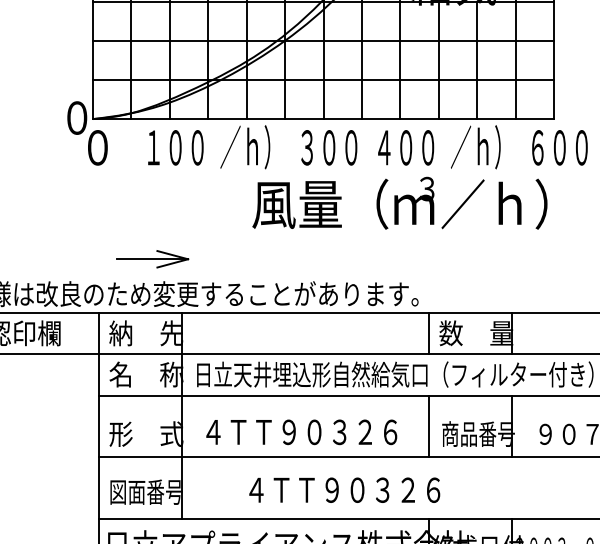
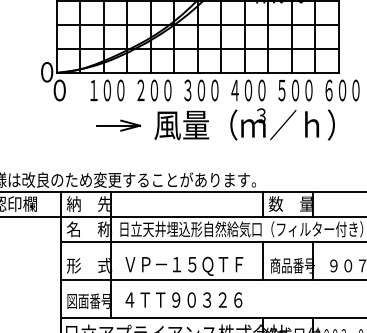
text: (249, 146) -> (152, 89), ／ｈ） -> ２００
text: (481, 146) -> (294, 89), ／ｈ） -> ５００
part: (152, 258) -> (118, 125), moved
text: (301, 433) -> (184, 265), ４ＴＴ９０３２６ -> ＶＰ－１５ＱＴＦ
text: (344, 489) -> (183, 299), moved

